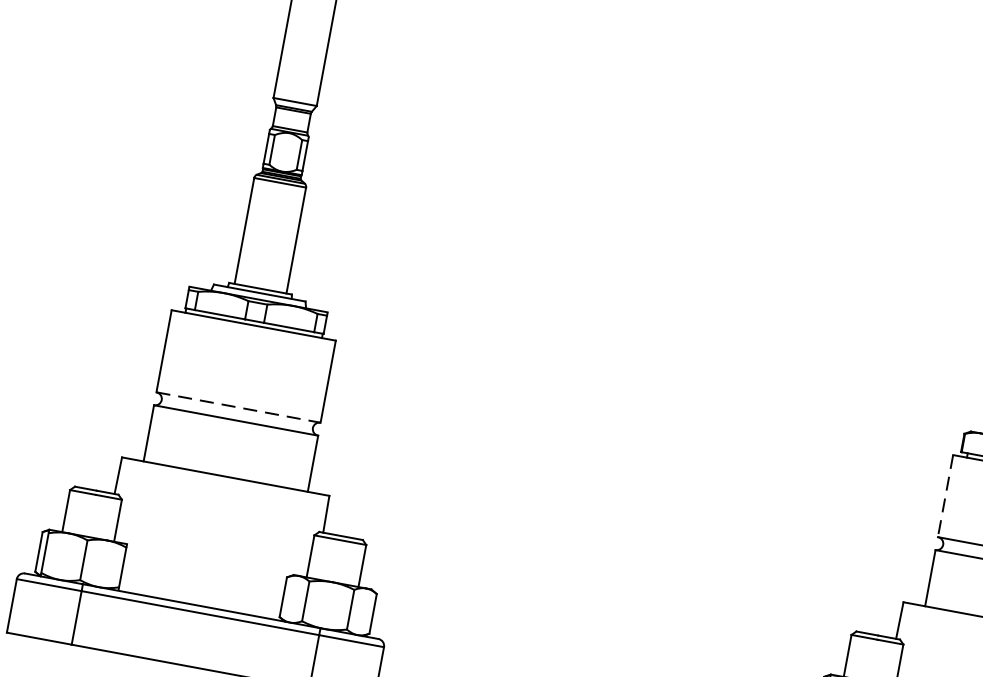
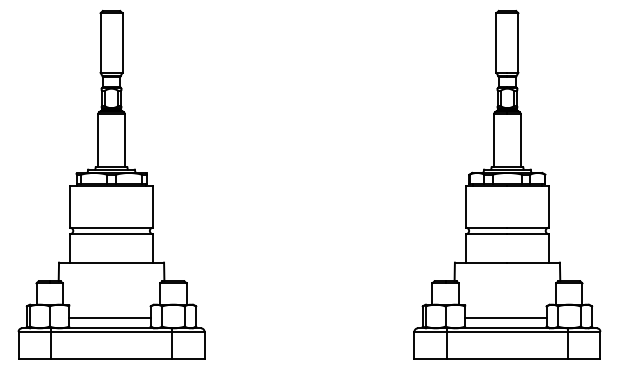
line: (238, 407) -> (111, 227), dashed -> solid
line: (944, 495) -> (465, 206), dashed -> solid
line: (201, 584) -> (109, 317), added

